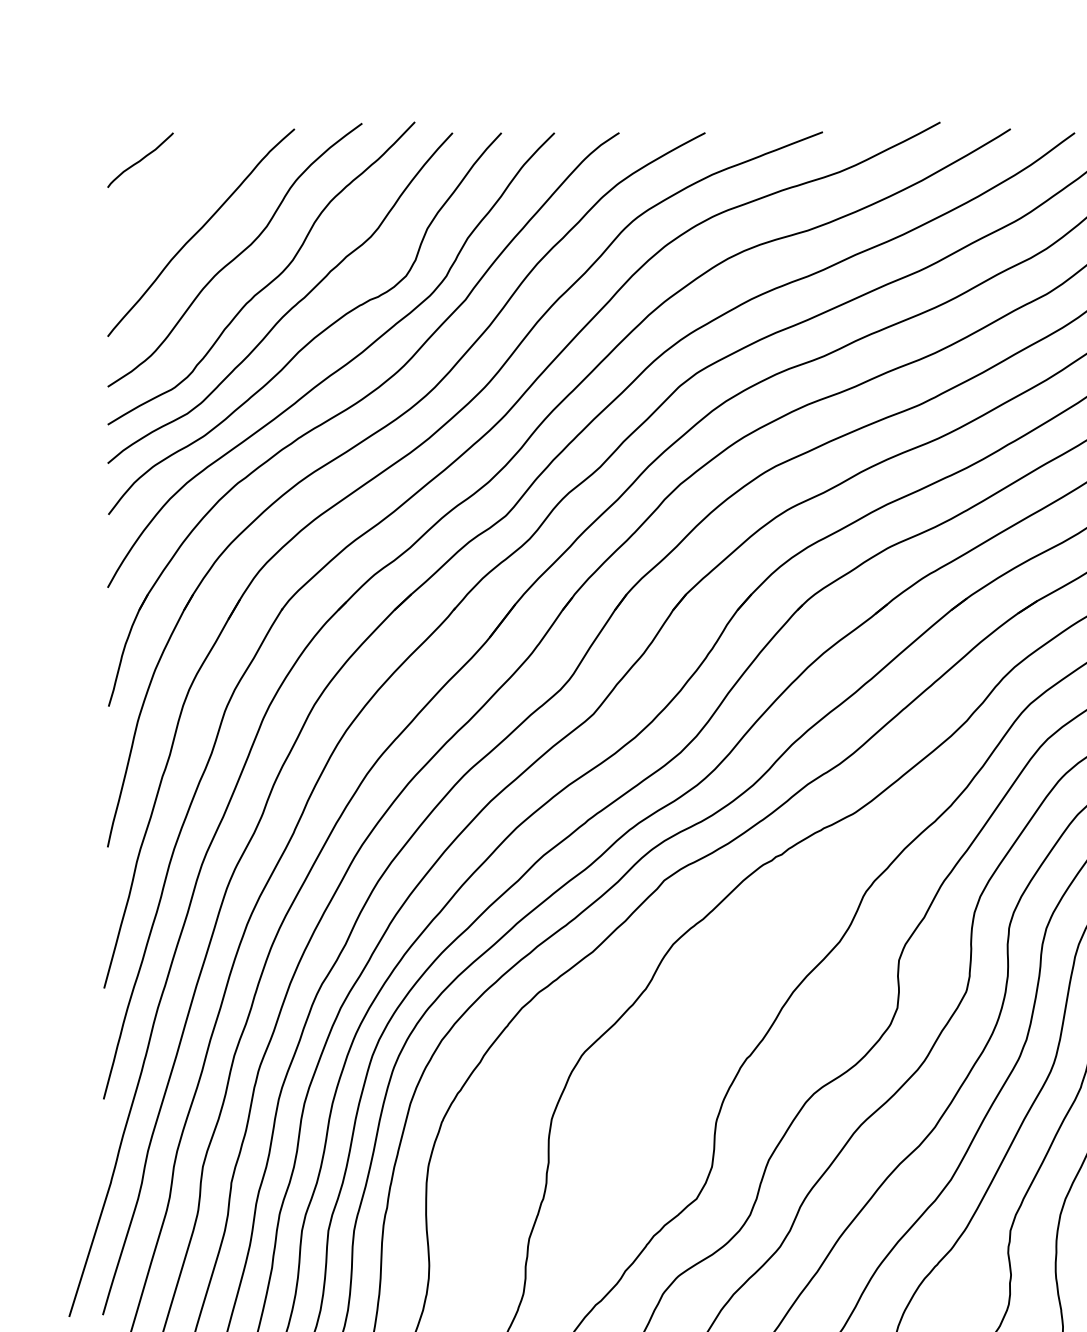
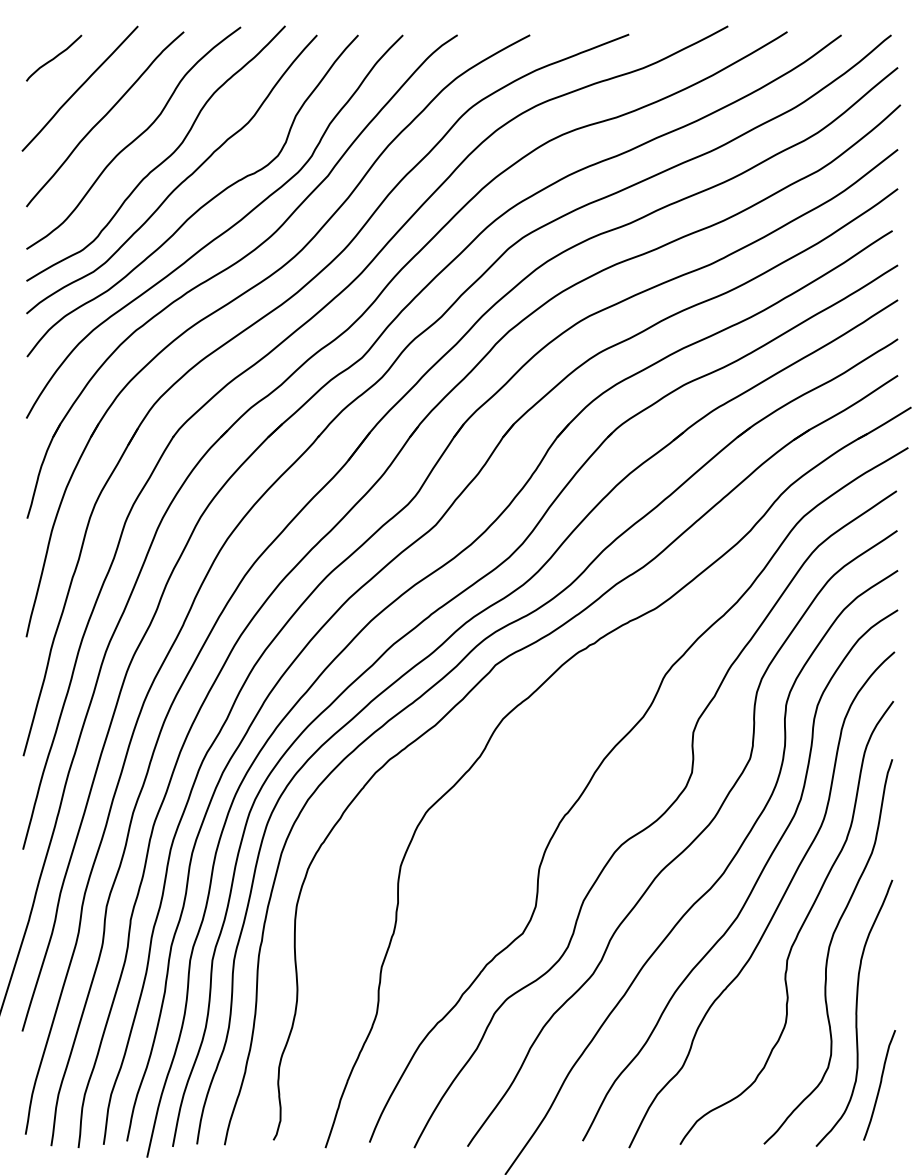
curve: (170, 196) -> (79, 88), added

